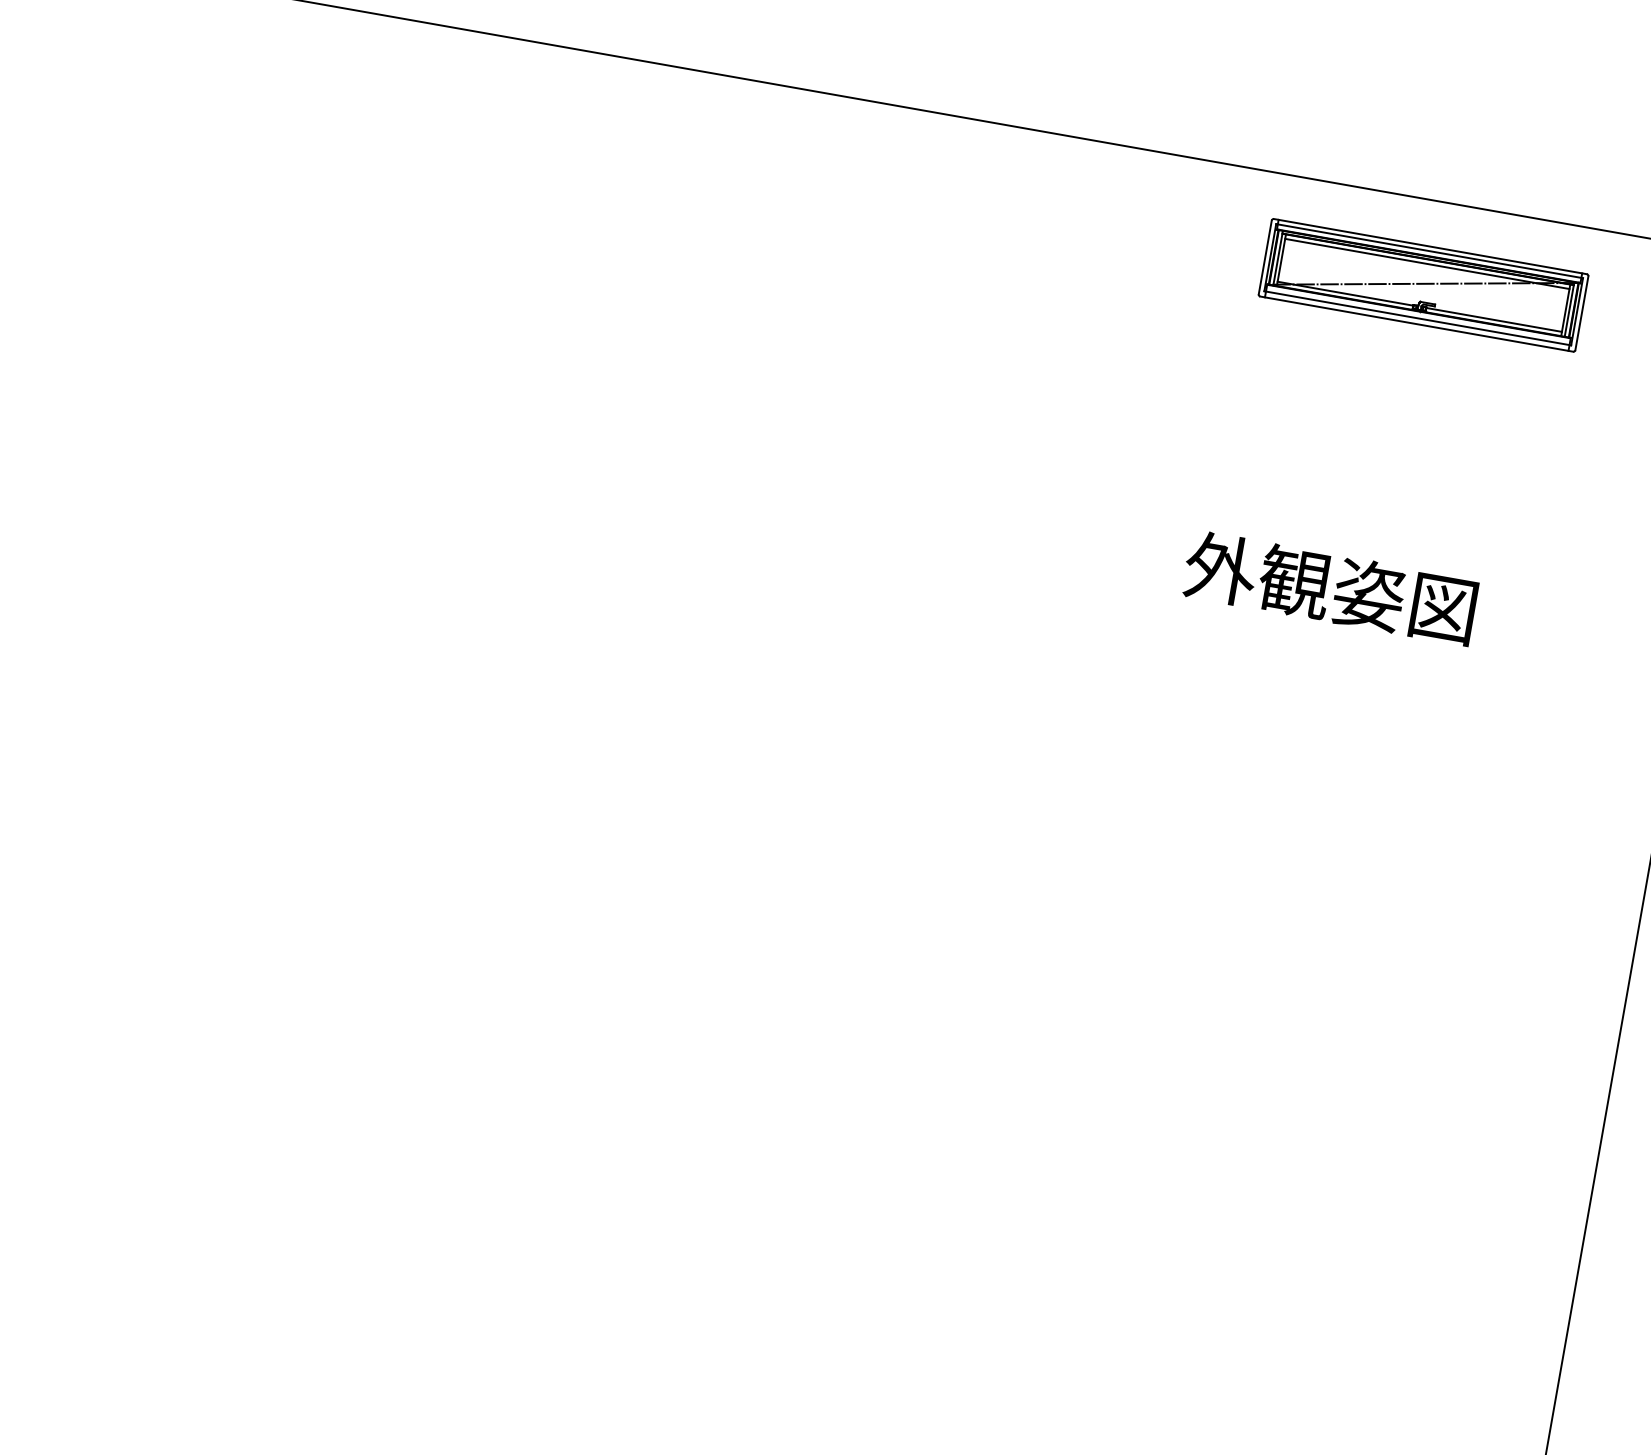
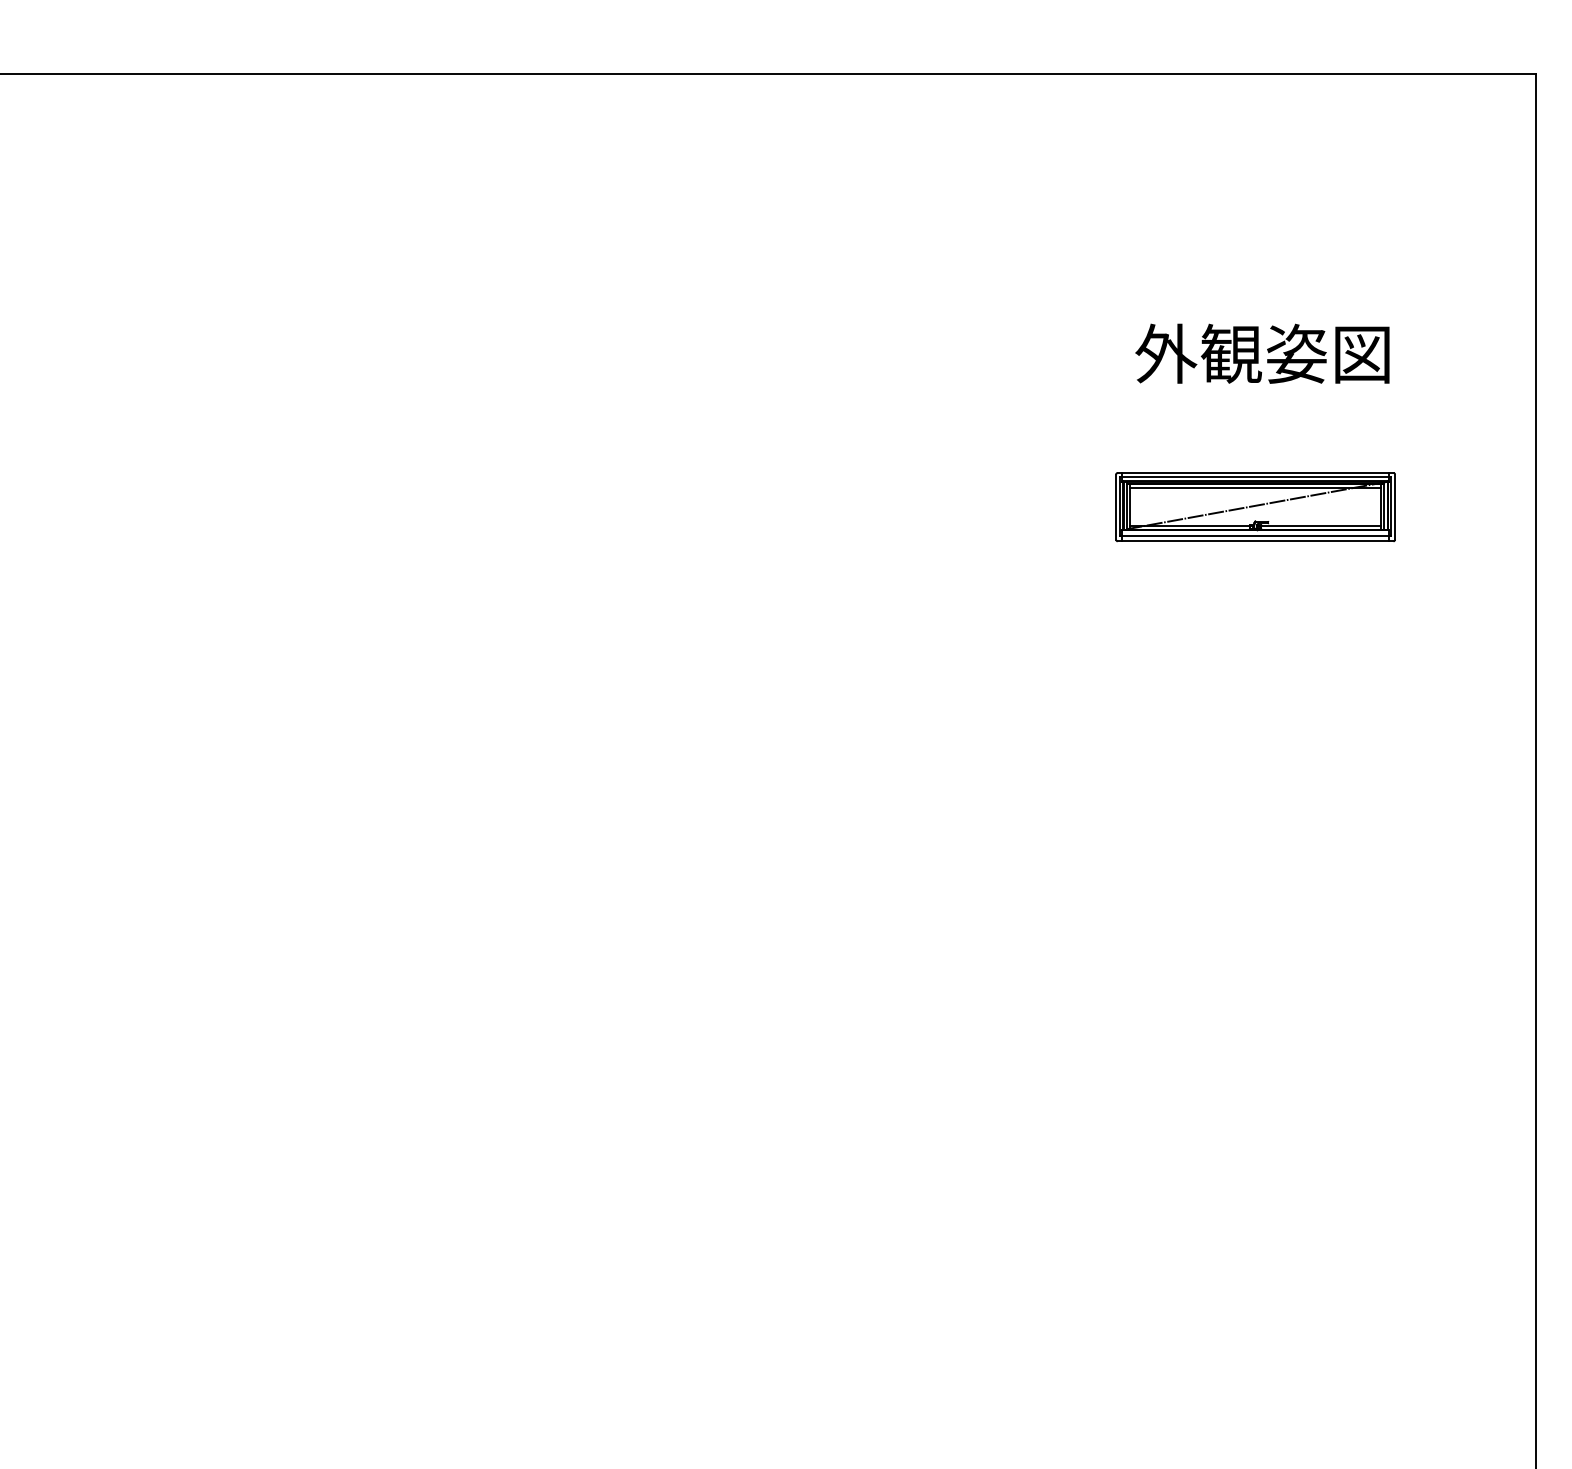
part: (1423, 285) -> (1255, 507), moved
text: (1330, 587) -> (1262, 353), moved

